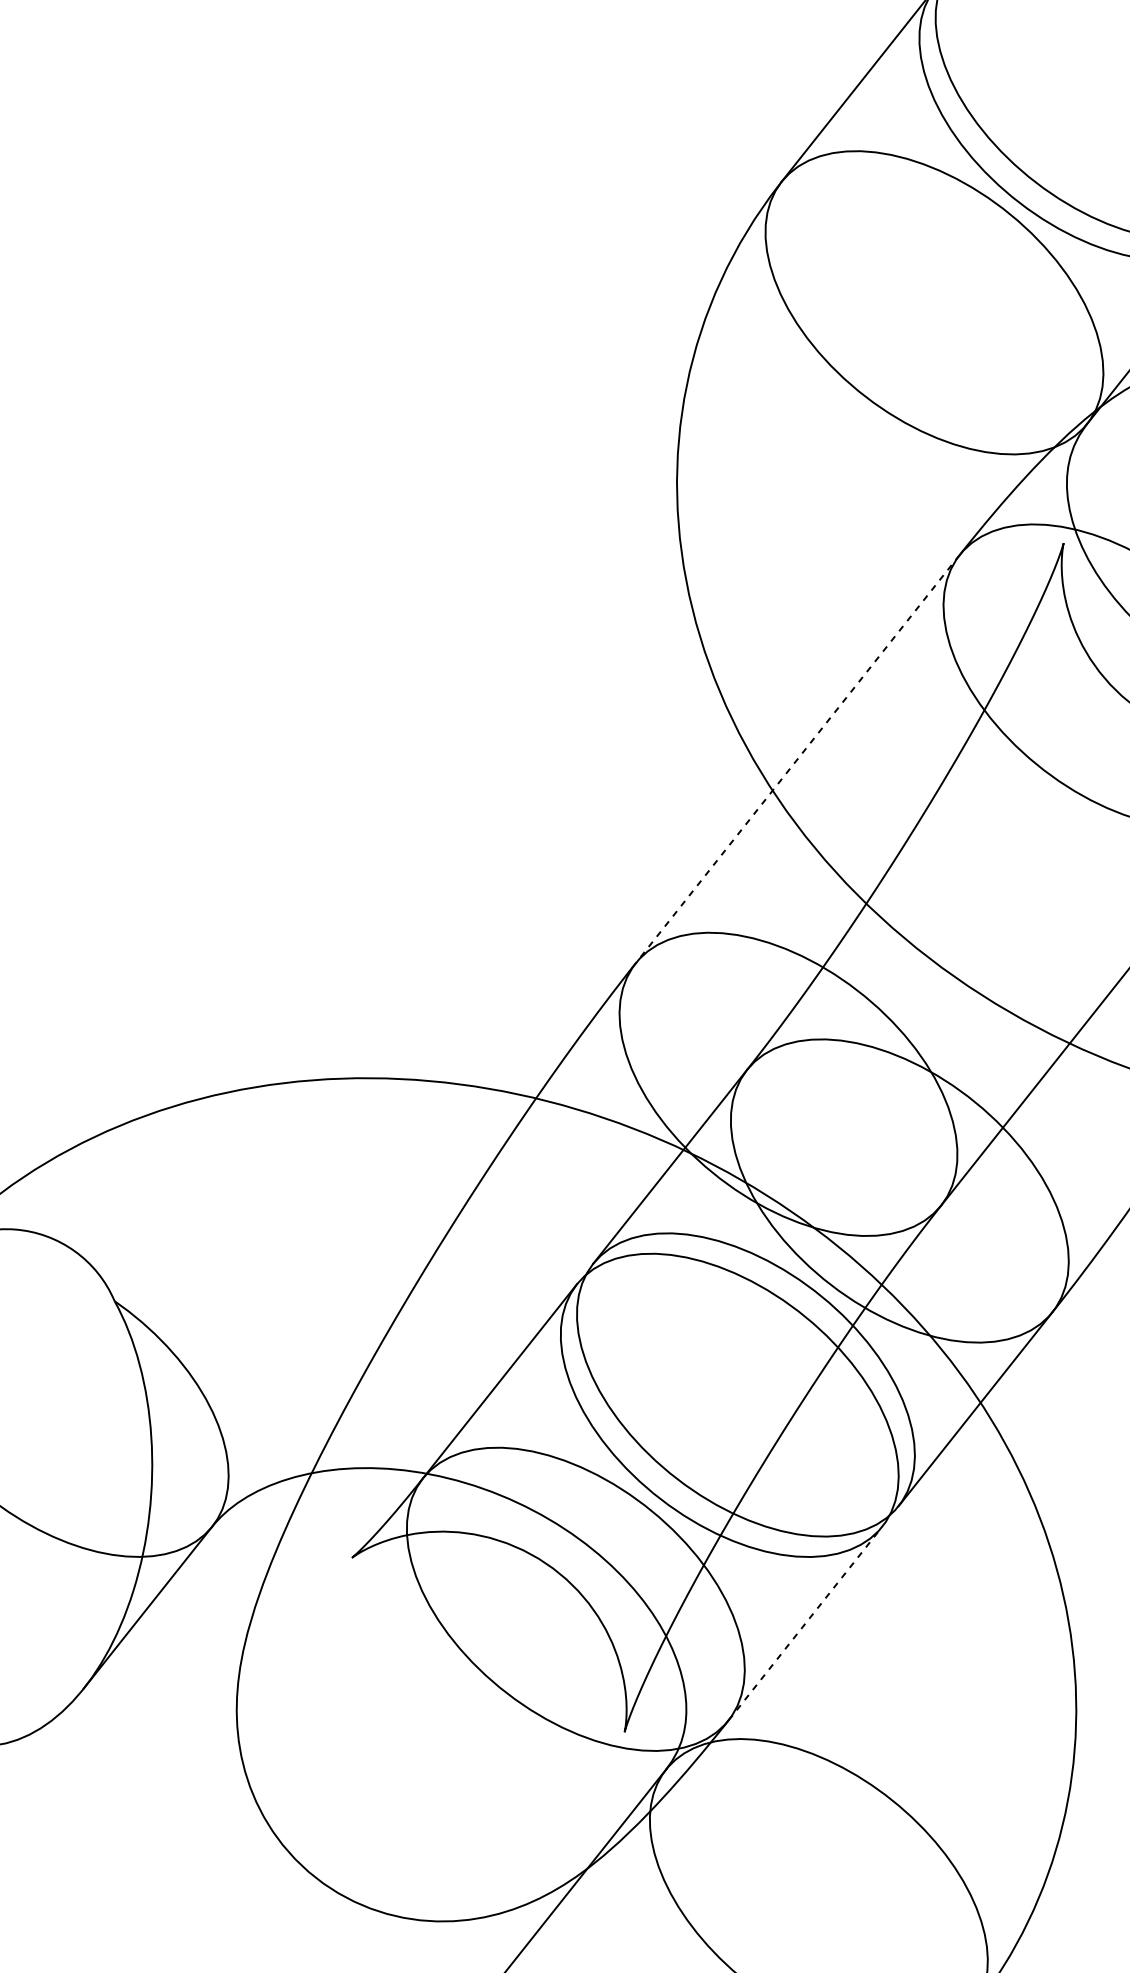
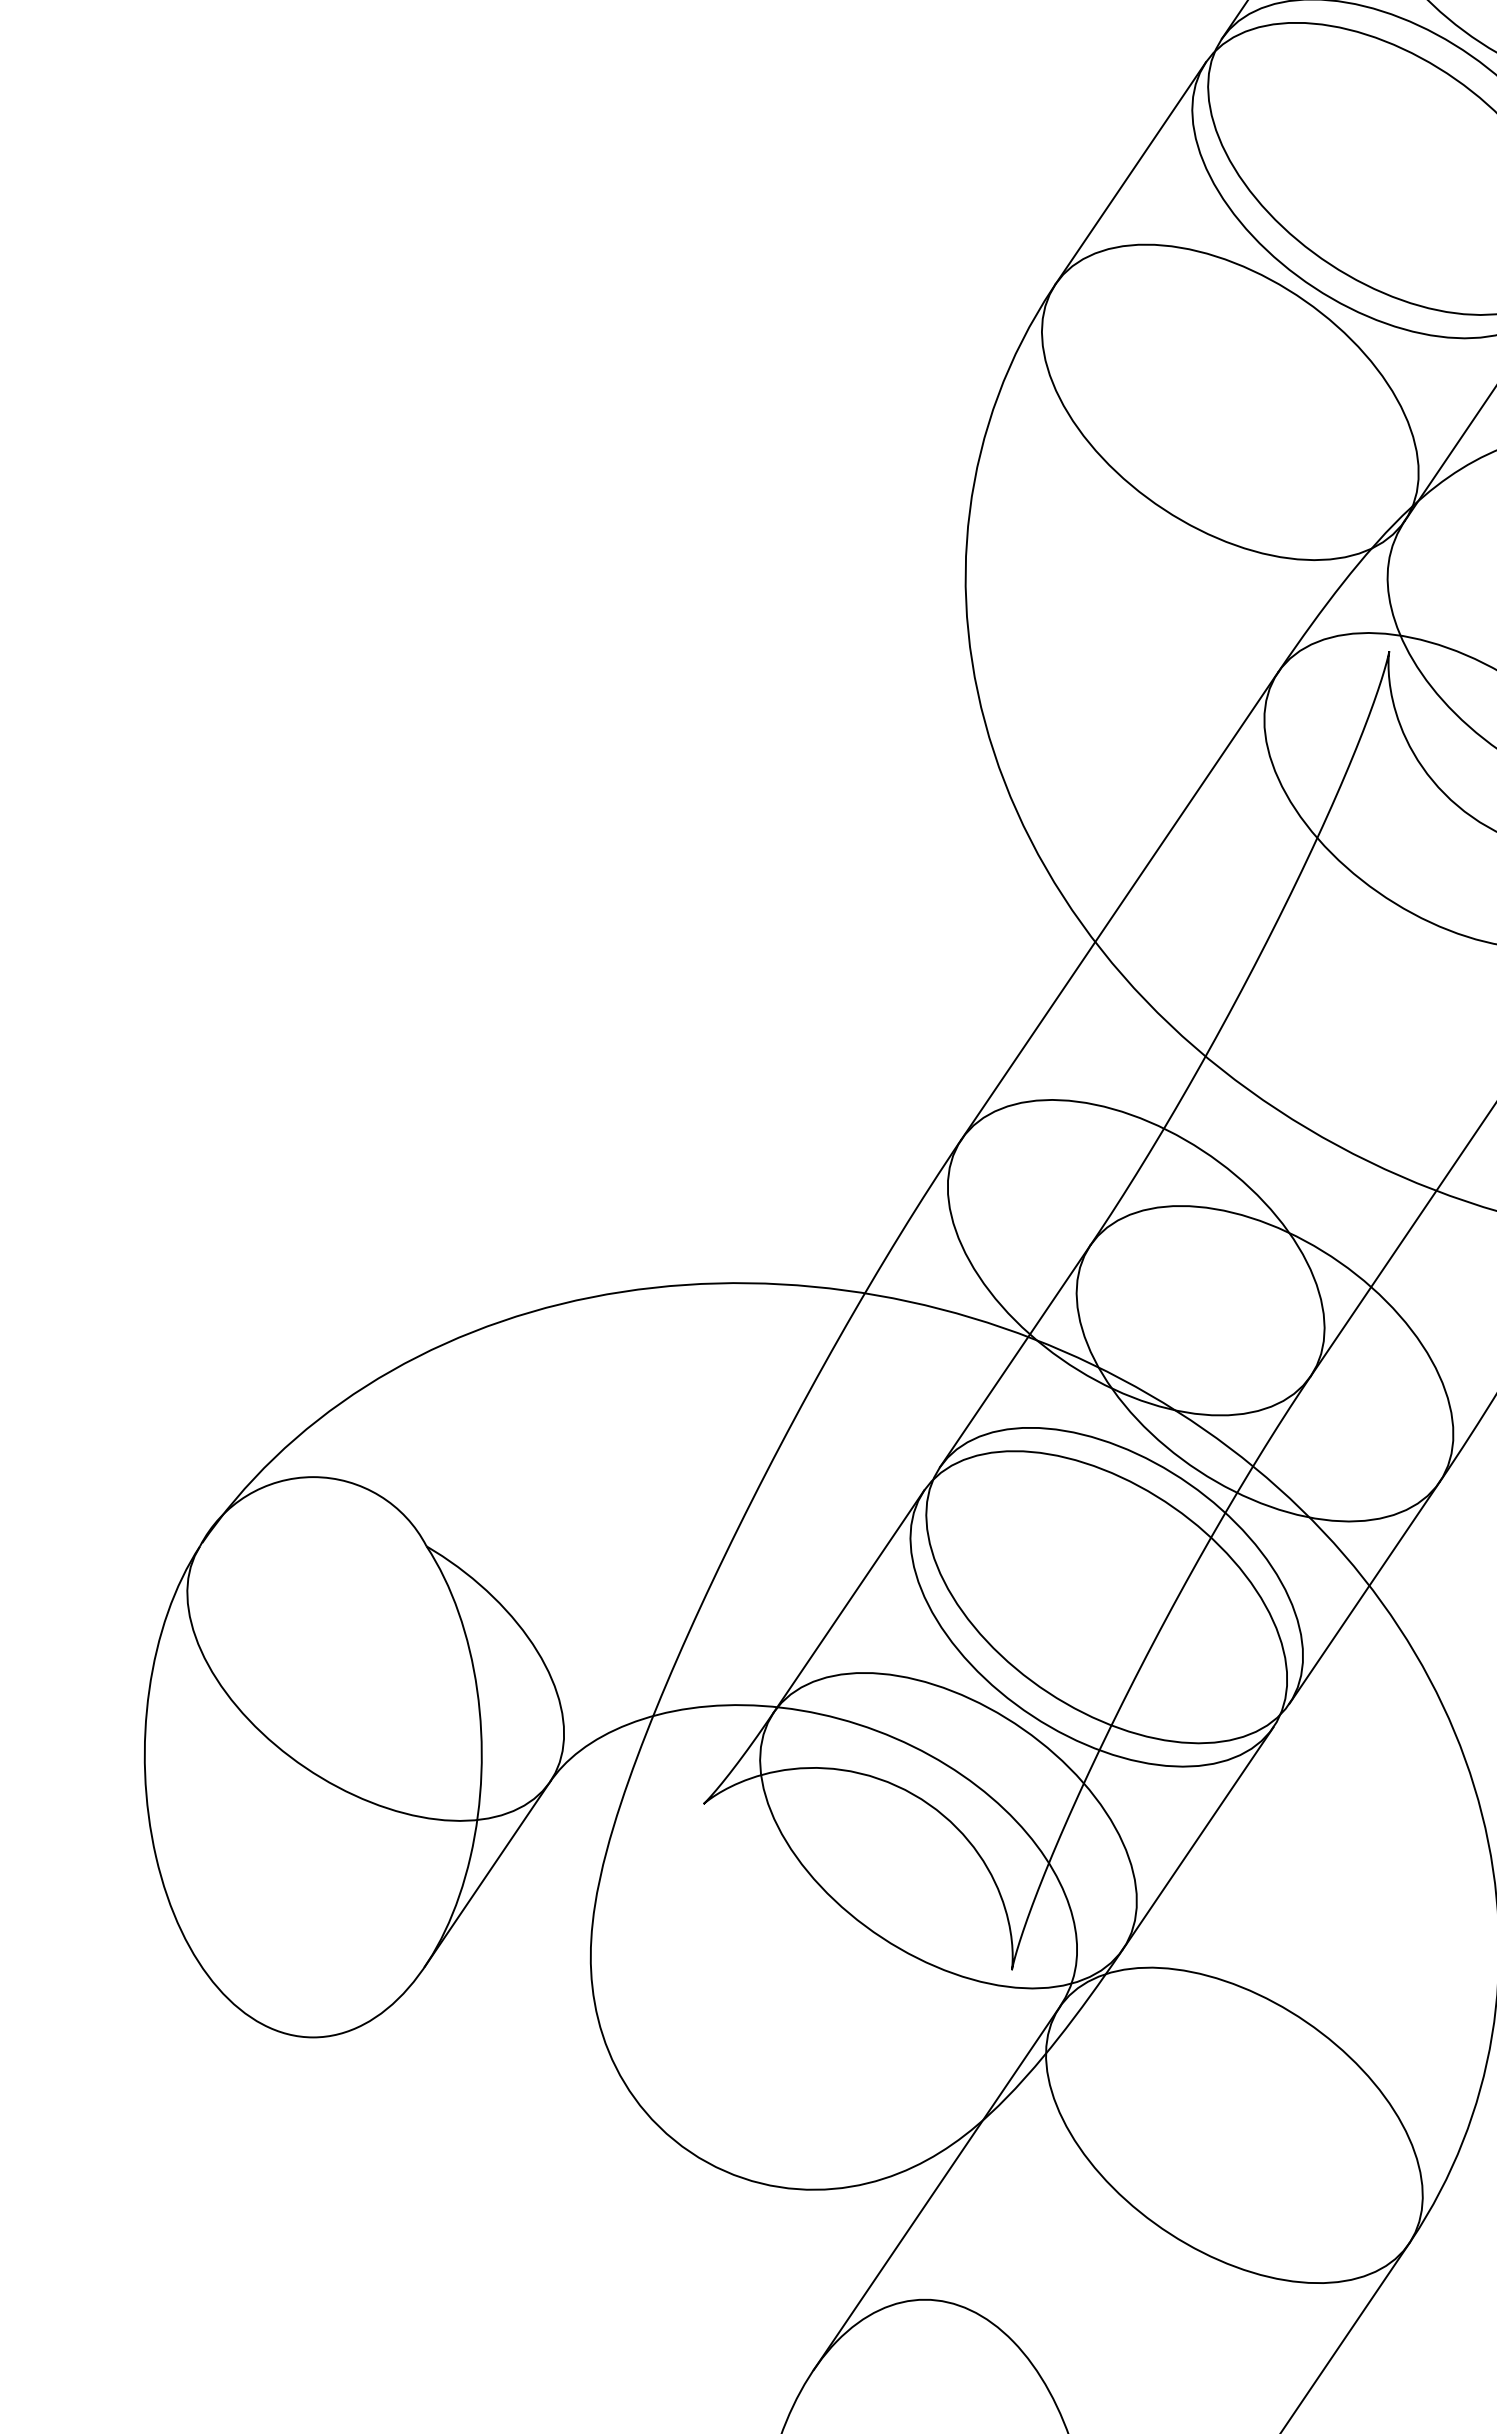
line: (797, 759) -> (1119, 906), dashed -> solid
line: (805, 1623) -> (1198, 1838), dashed -> solid

